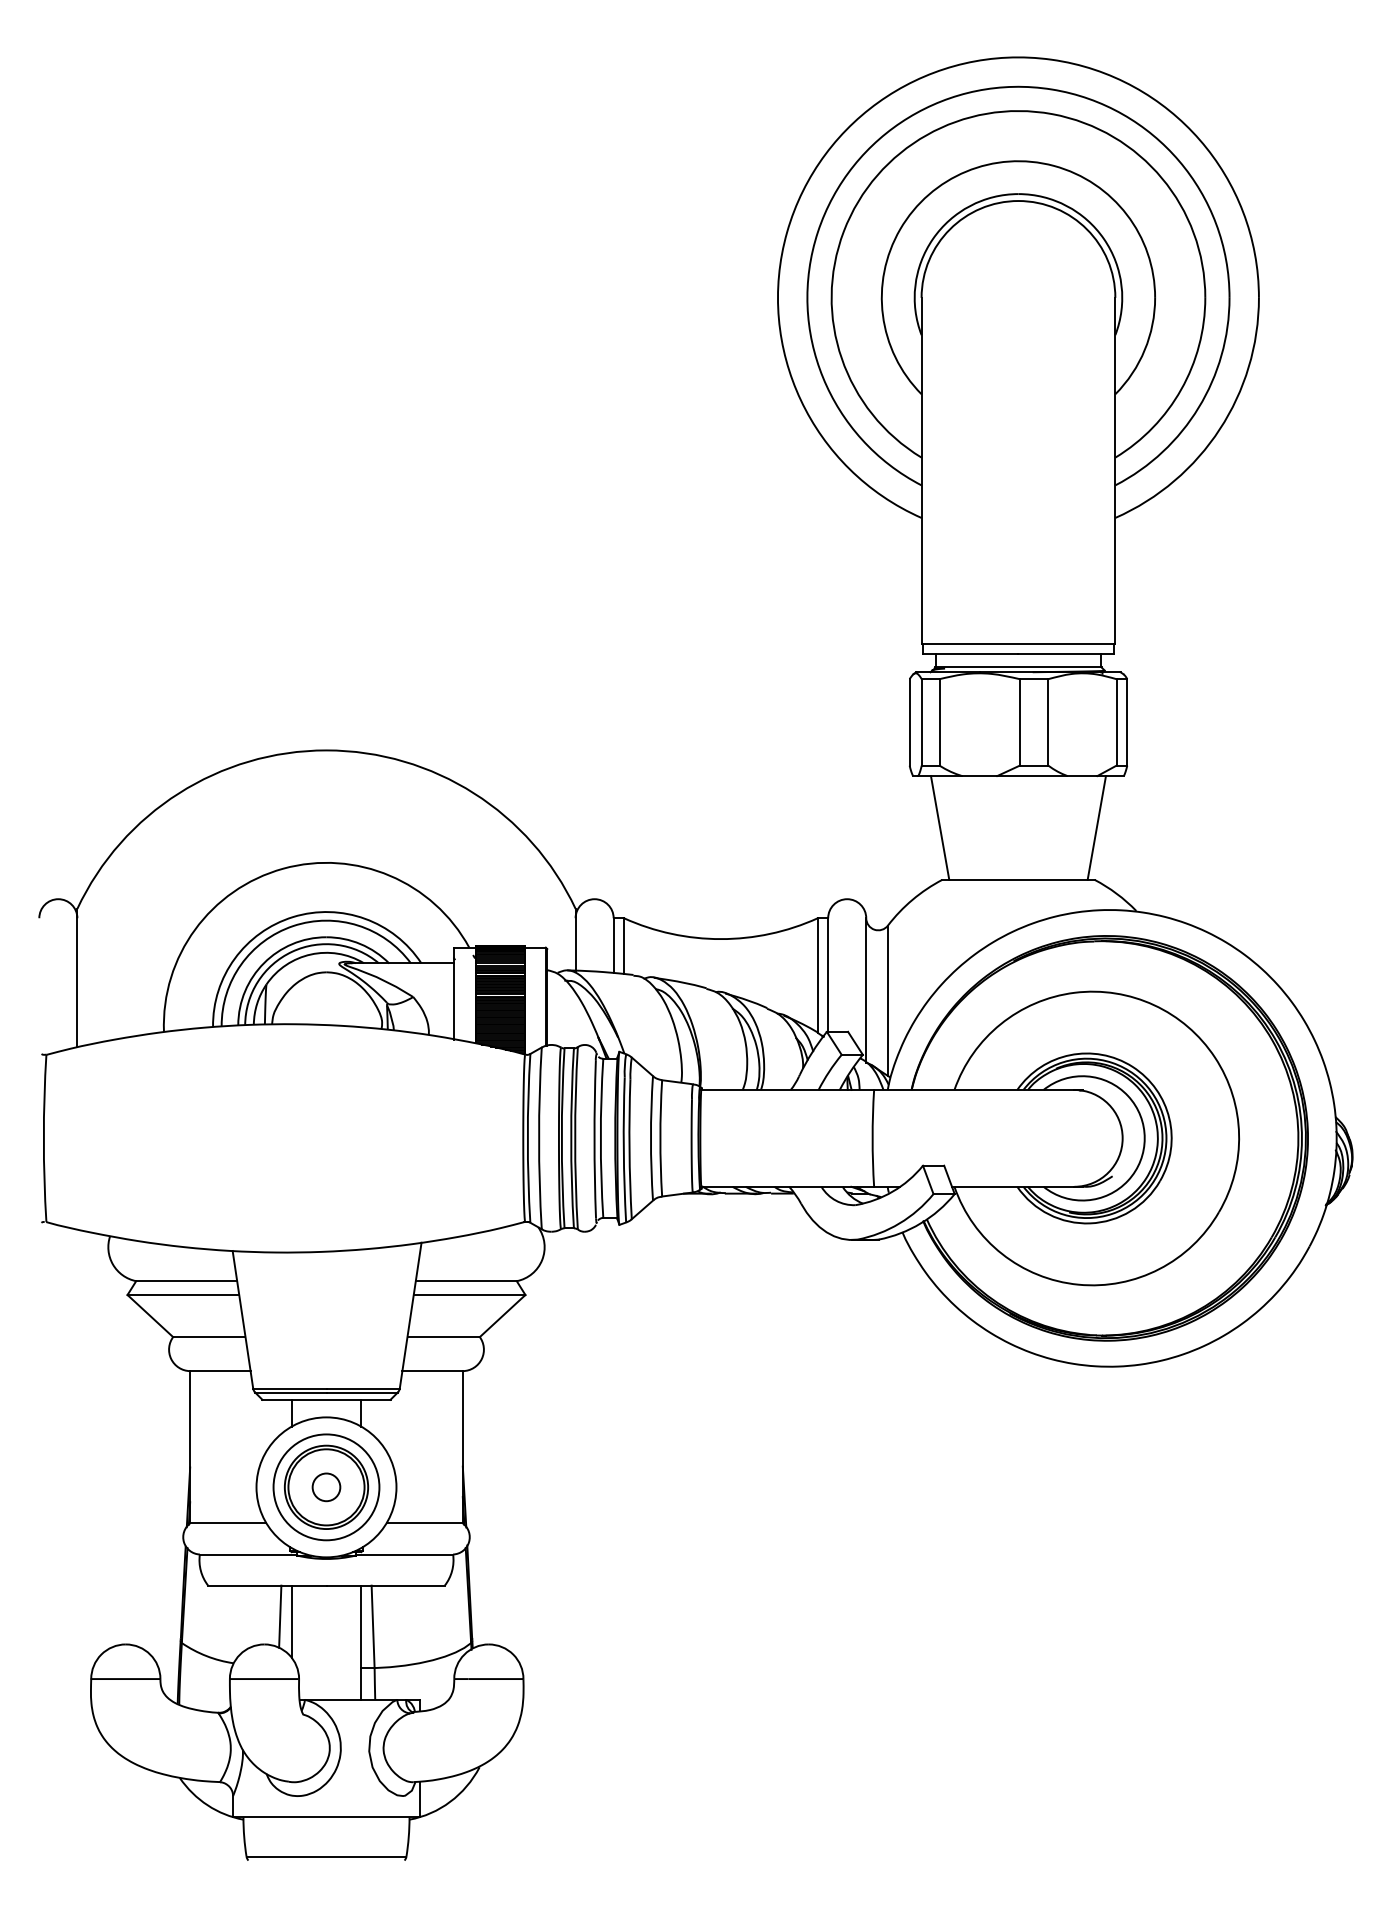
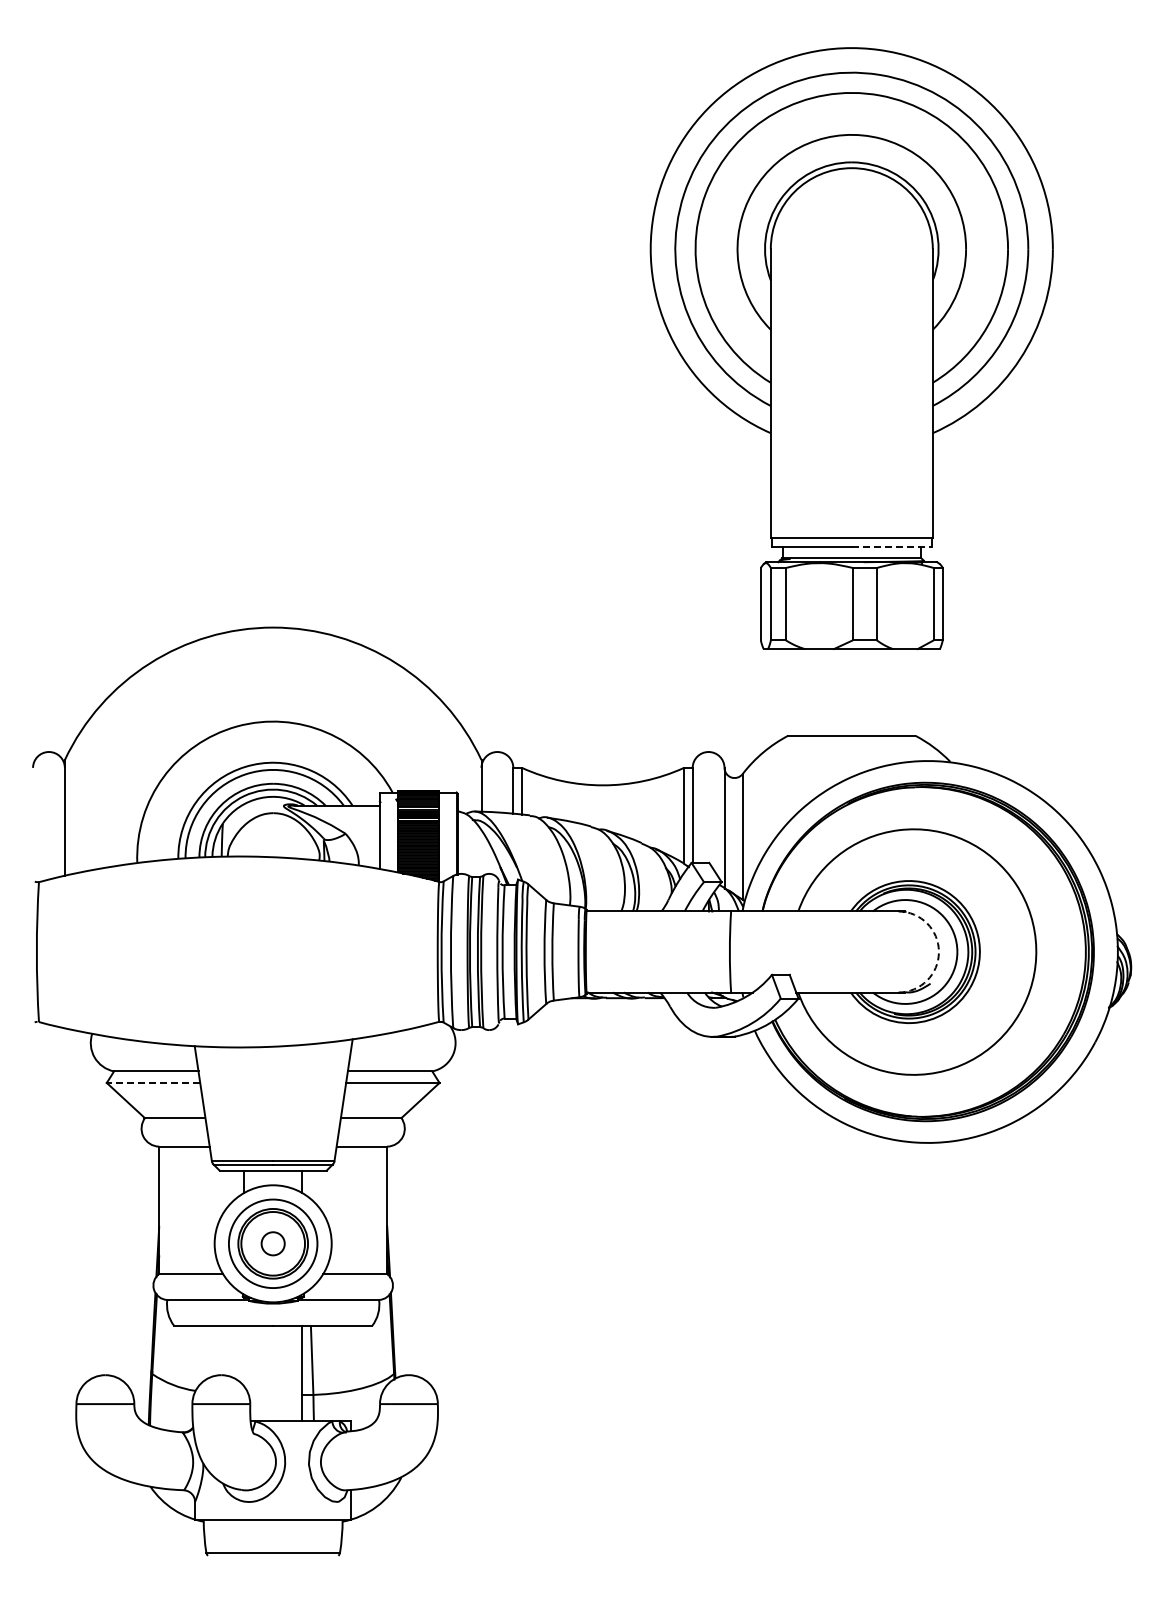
line: (1067, 653) -> (892, 546), solid -> dashed
line: (939, 828) -> (785, 692), removed
line: (1095, 828) -> (916, 692), removed
arc: (1122, 1138) -> (938, 952), solid -> dashed
line: (183, 1294) -> (153, 1082), solid -> dashed
line: (280, 1616) -> (234, 1351), removed
line: (292, 1620) -> (244, 1355), removed

